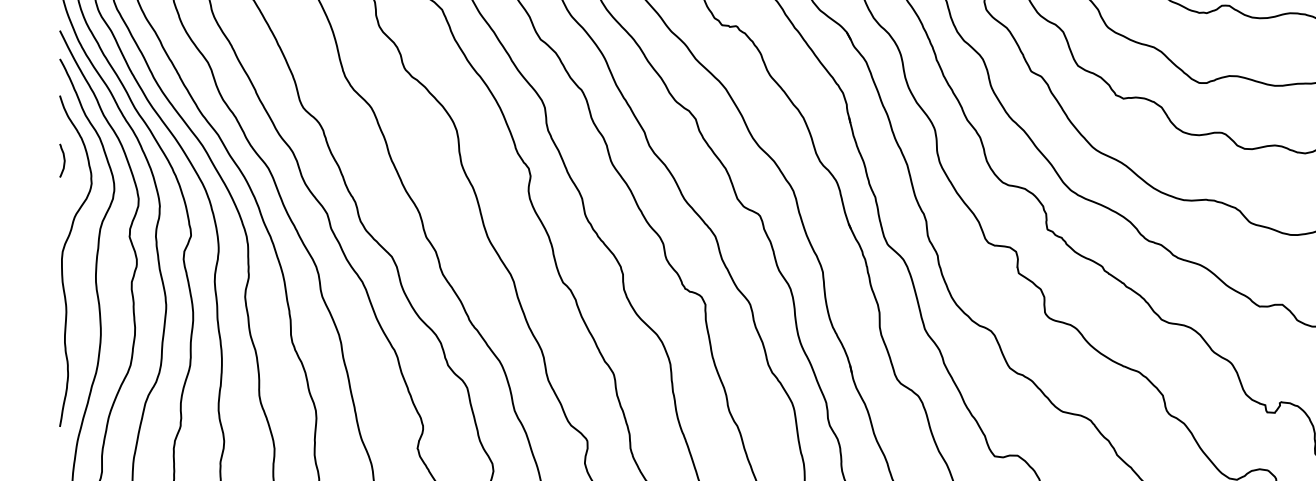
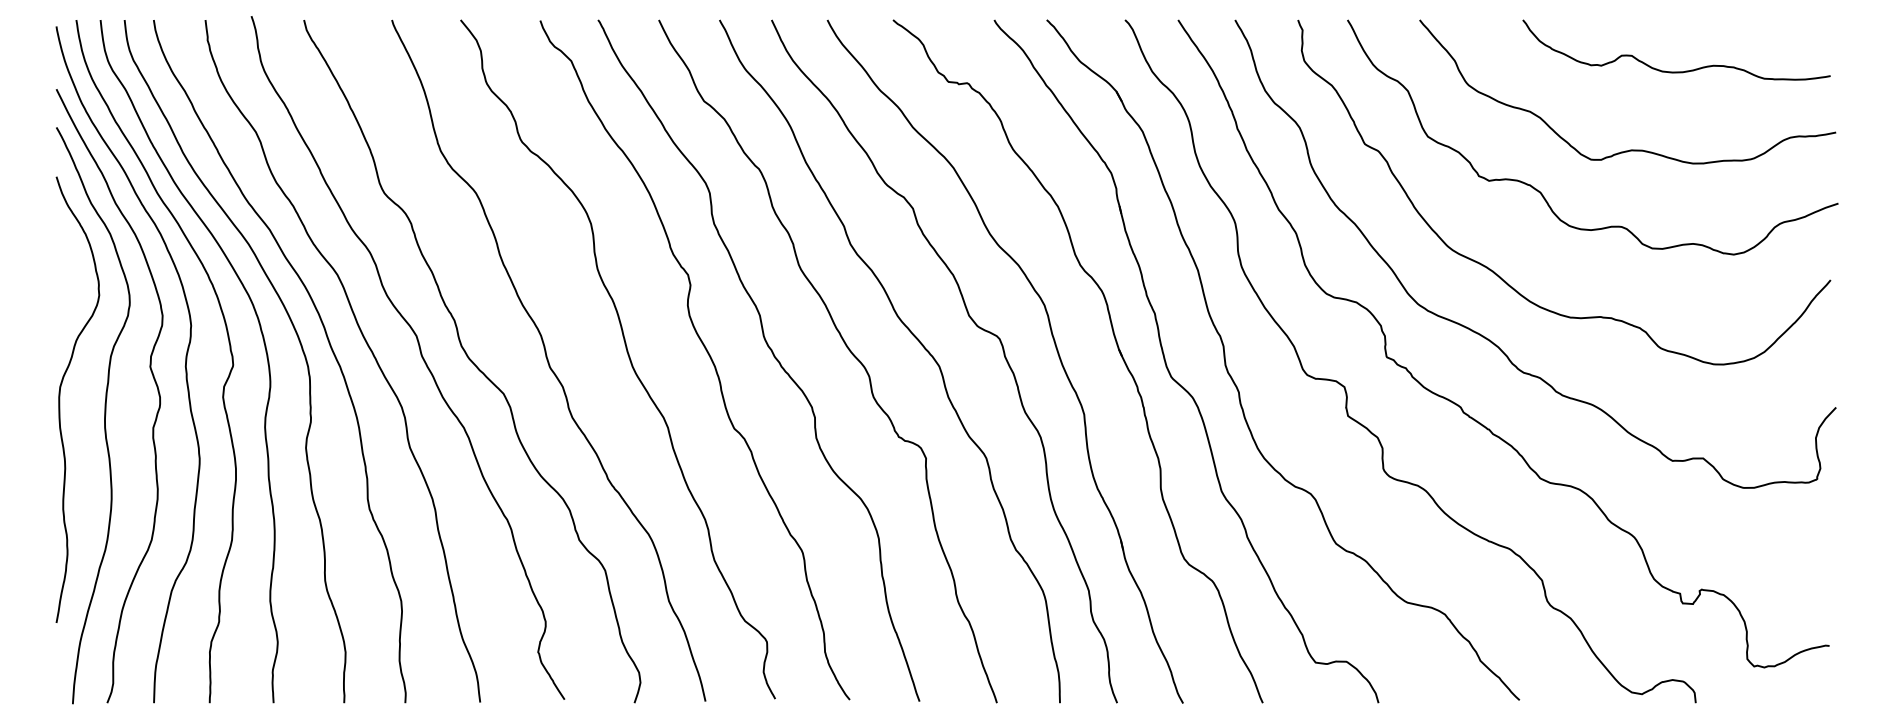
curve: (63, 160) -> (61, 263), removed

